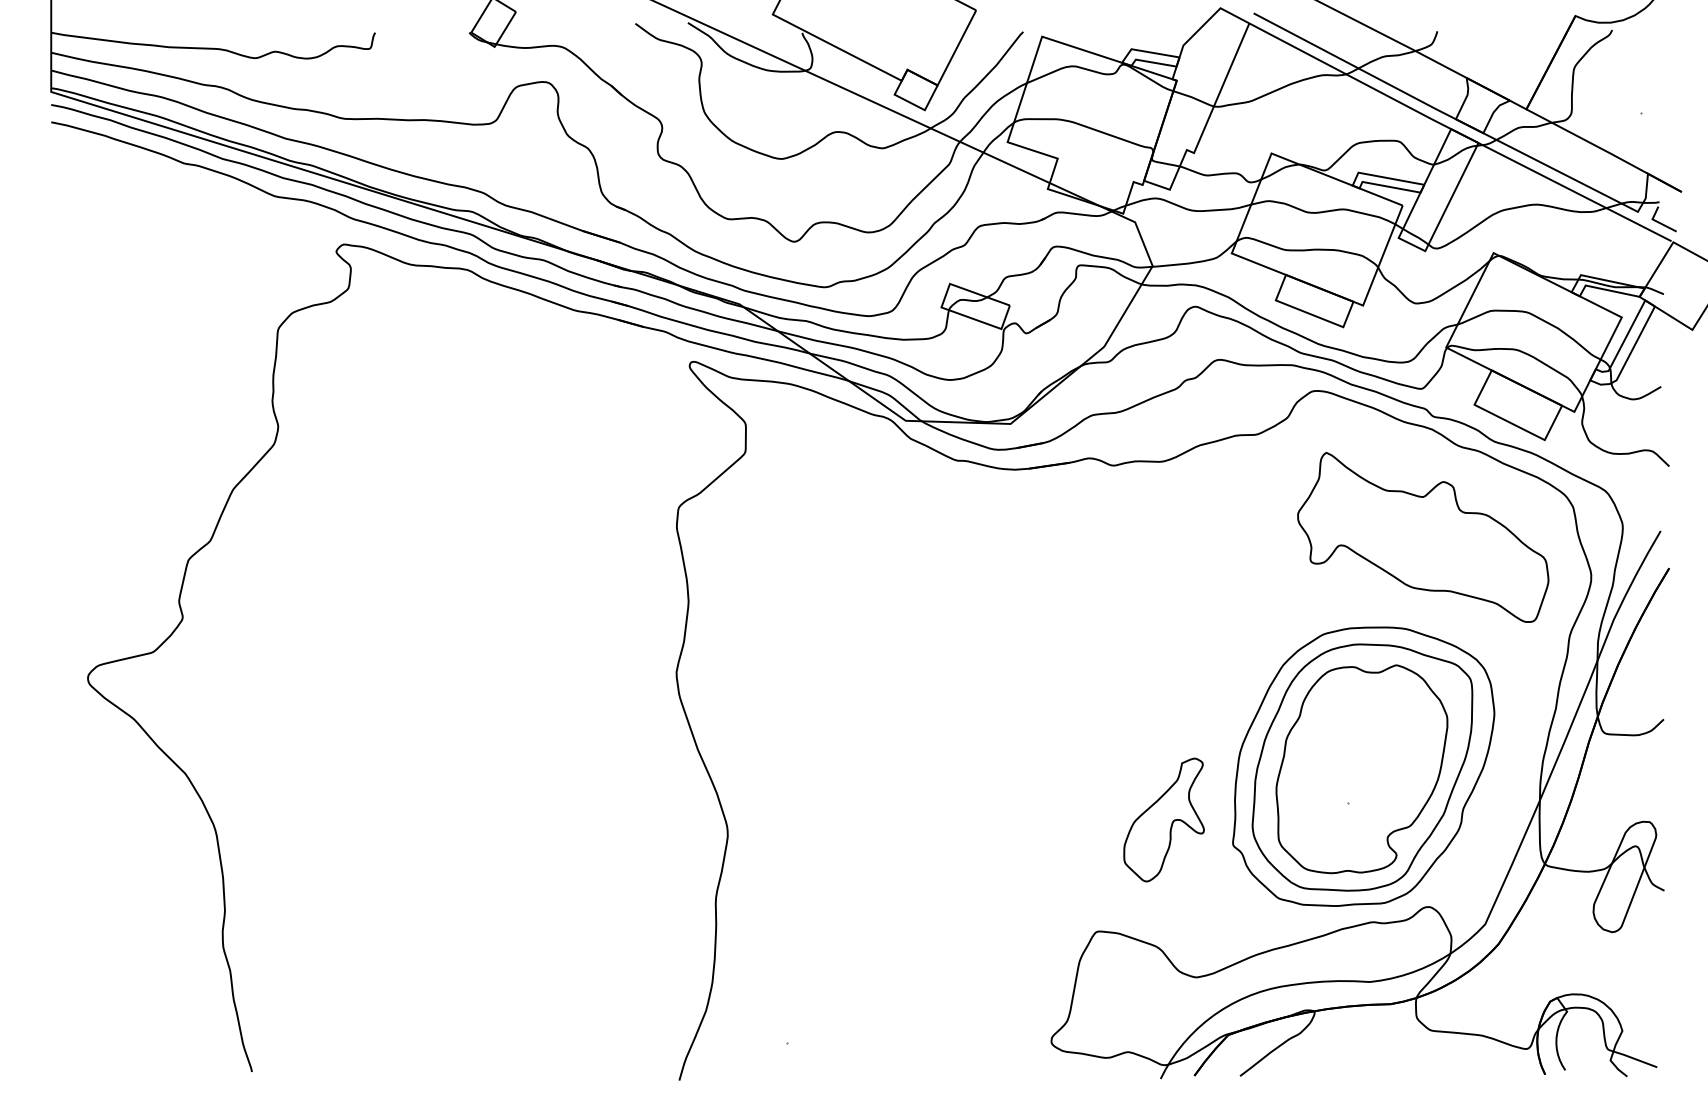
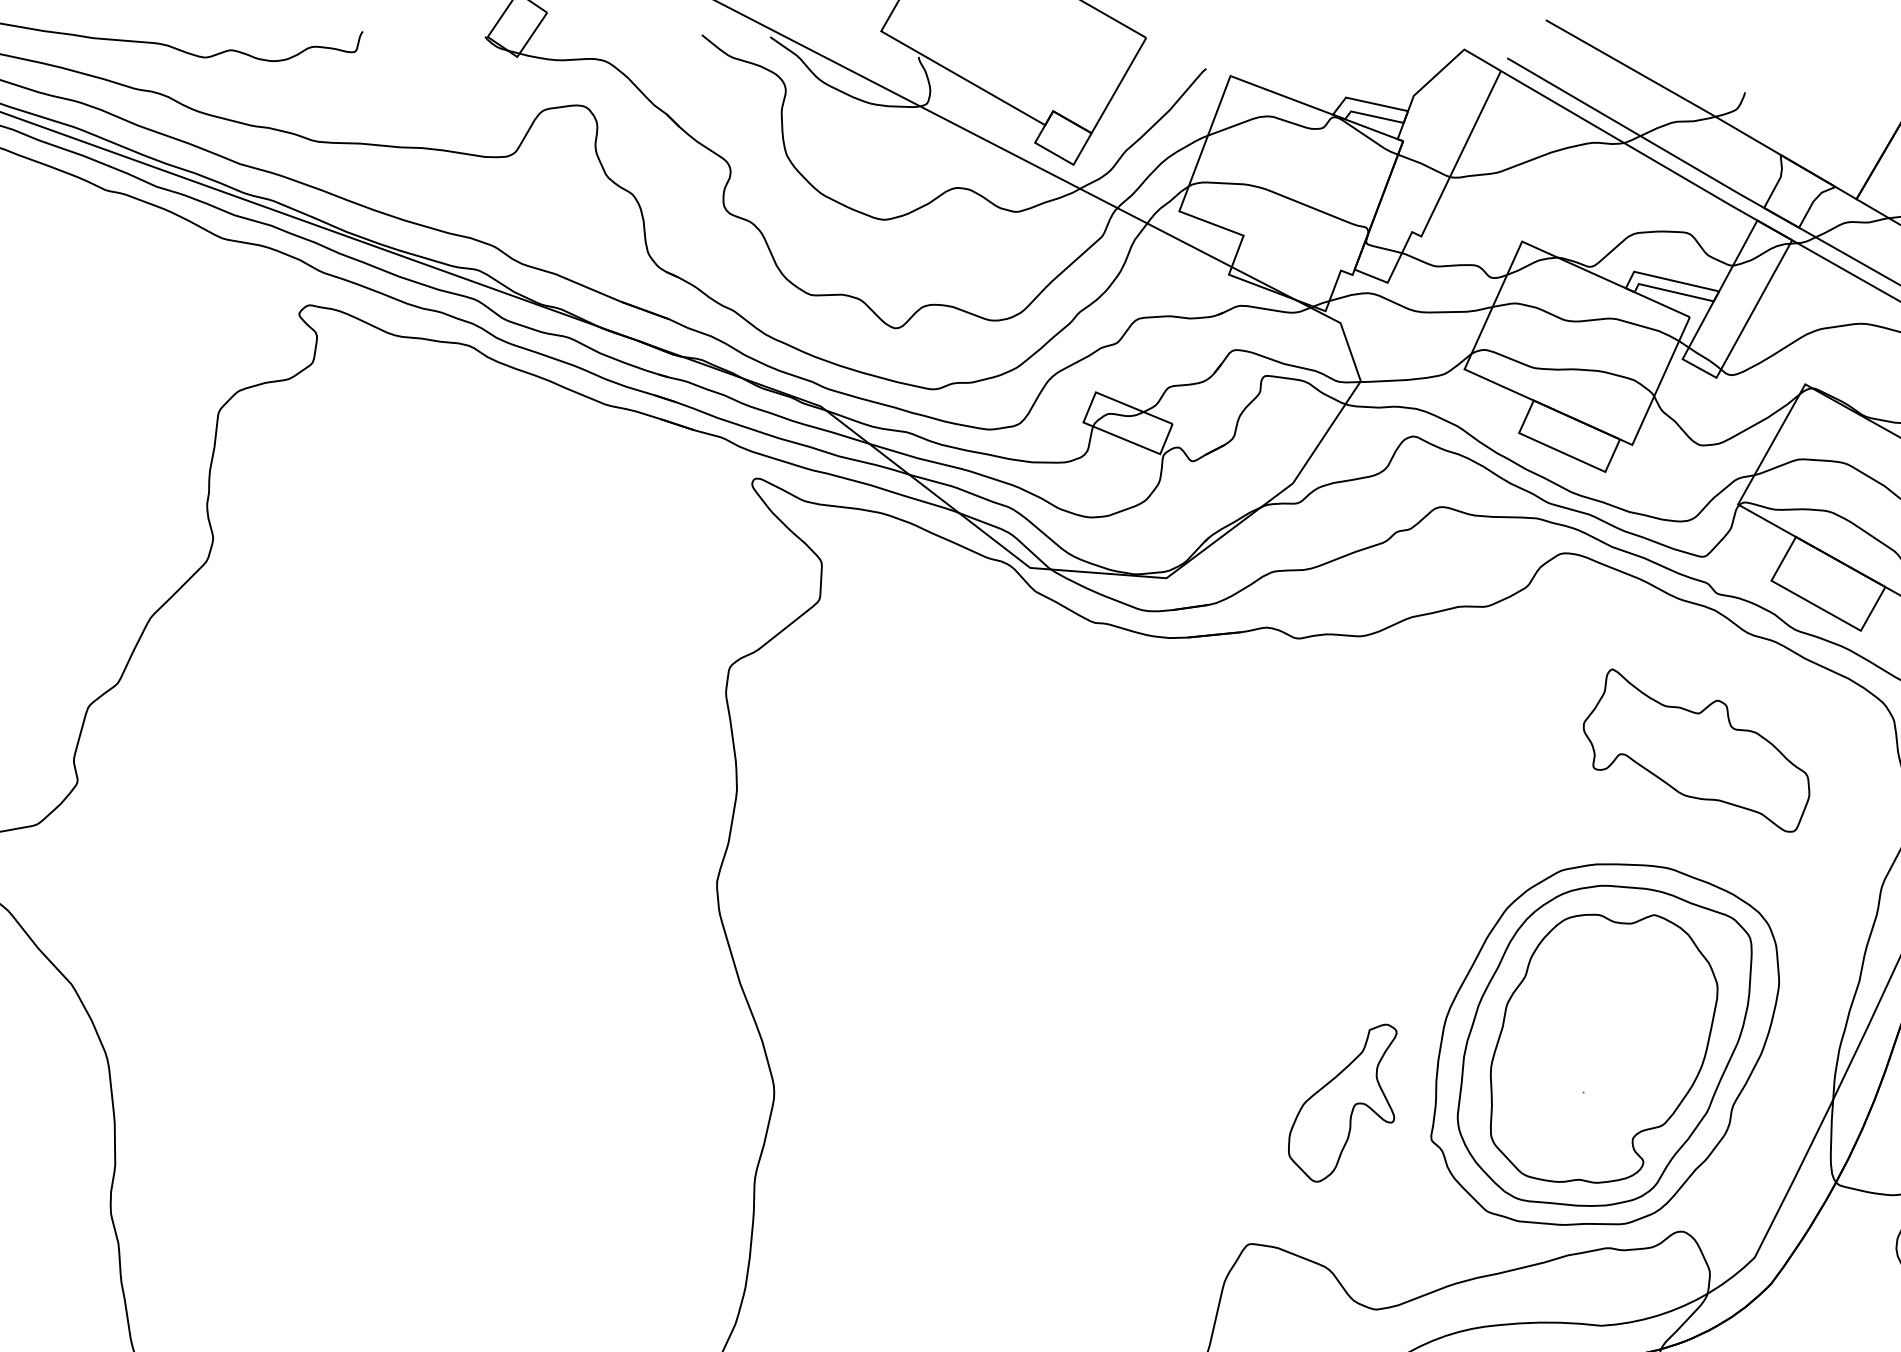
part: (1423, 537) -> (1697, 750), size x0.7

